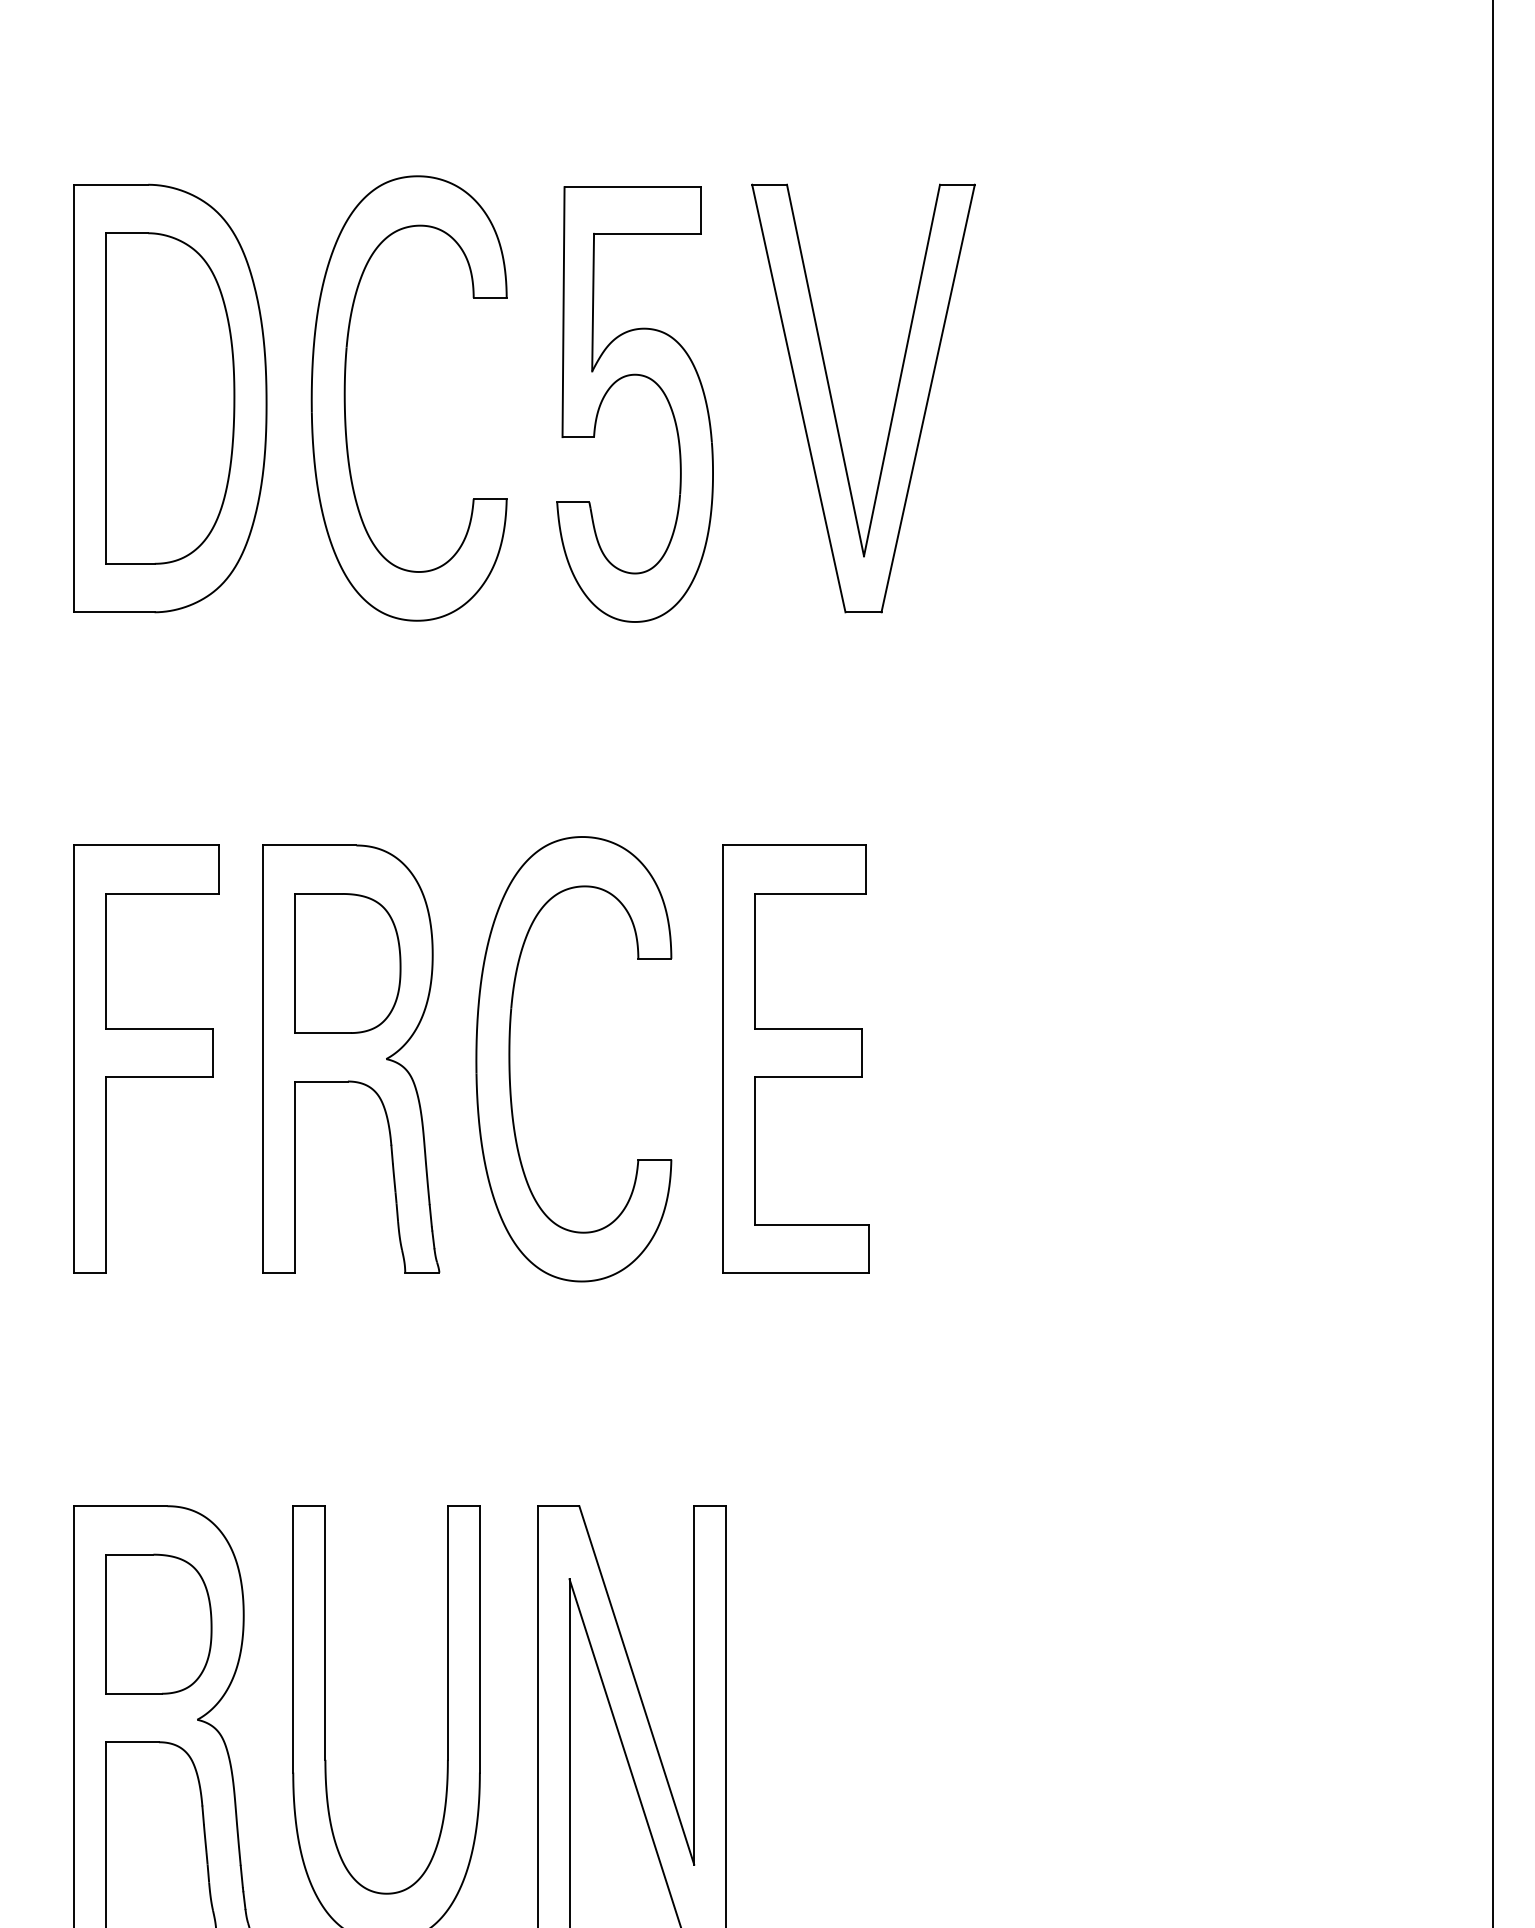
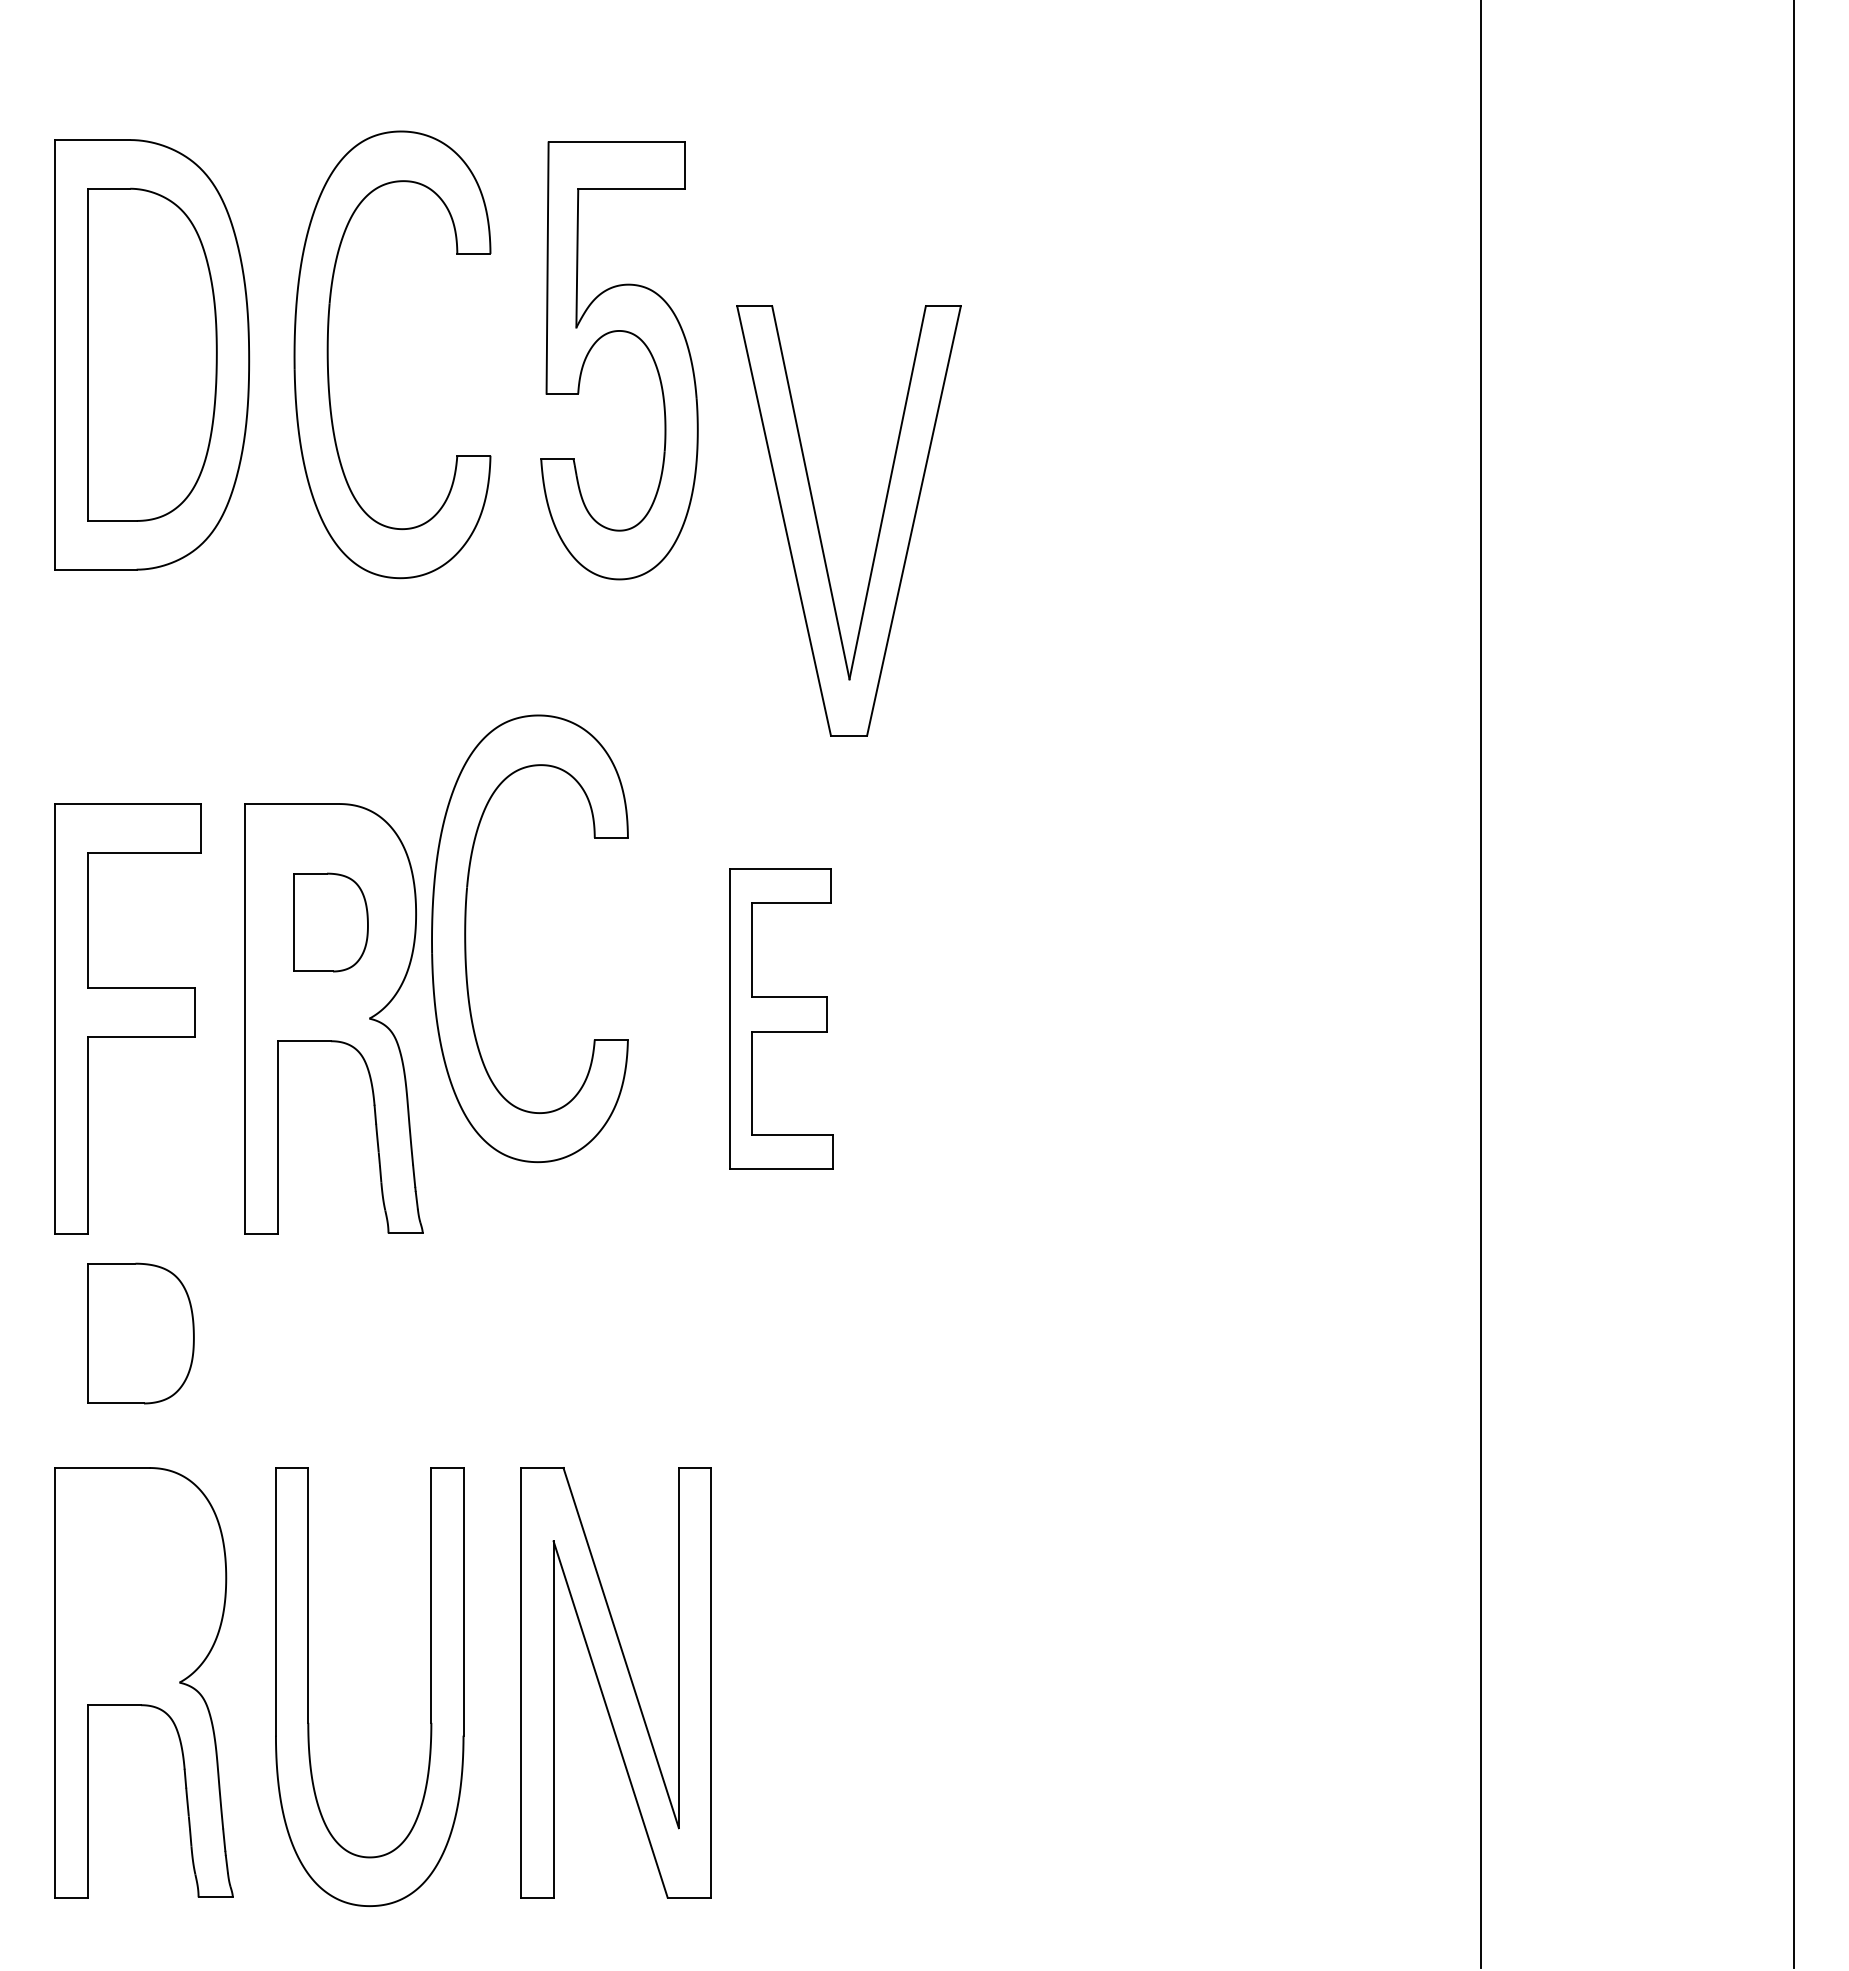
part: (834, 406) -> (819, 528), moved
part: (347, 963) -> (330, 922), size x0.7
part: (510, 1058) -> (466, 938), moved
part: (796, 1058) -> (781, 1018), size x0.7
part: (158, 1624) -> (140, 1333), moved

